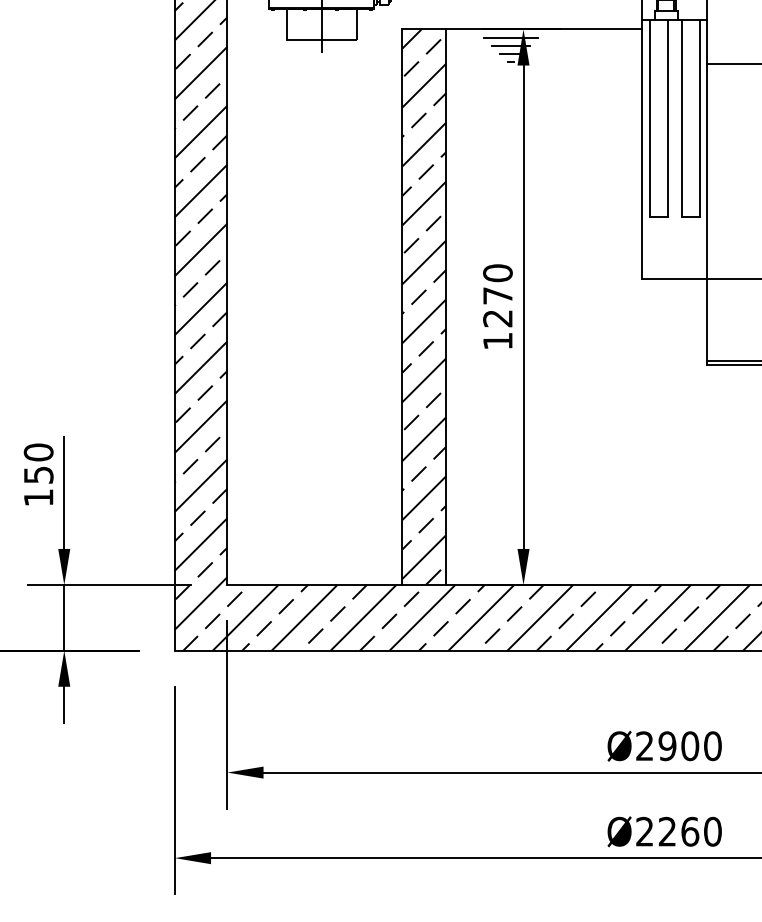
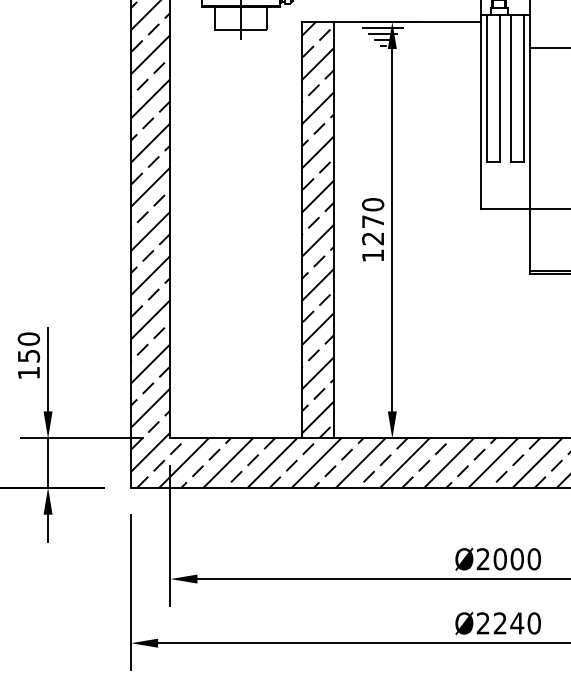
text: (666, 746) -> (499, 559), Ø2900 -> Ø2000
text: (690, 831) -> (517, 623), Ø2260 -> Ø2240

